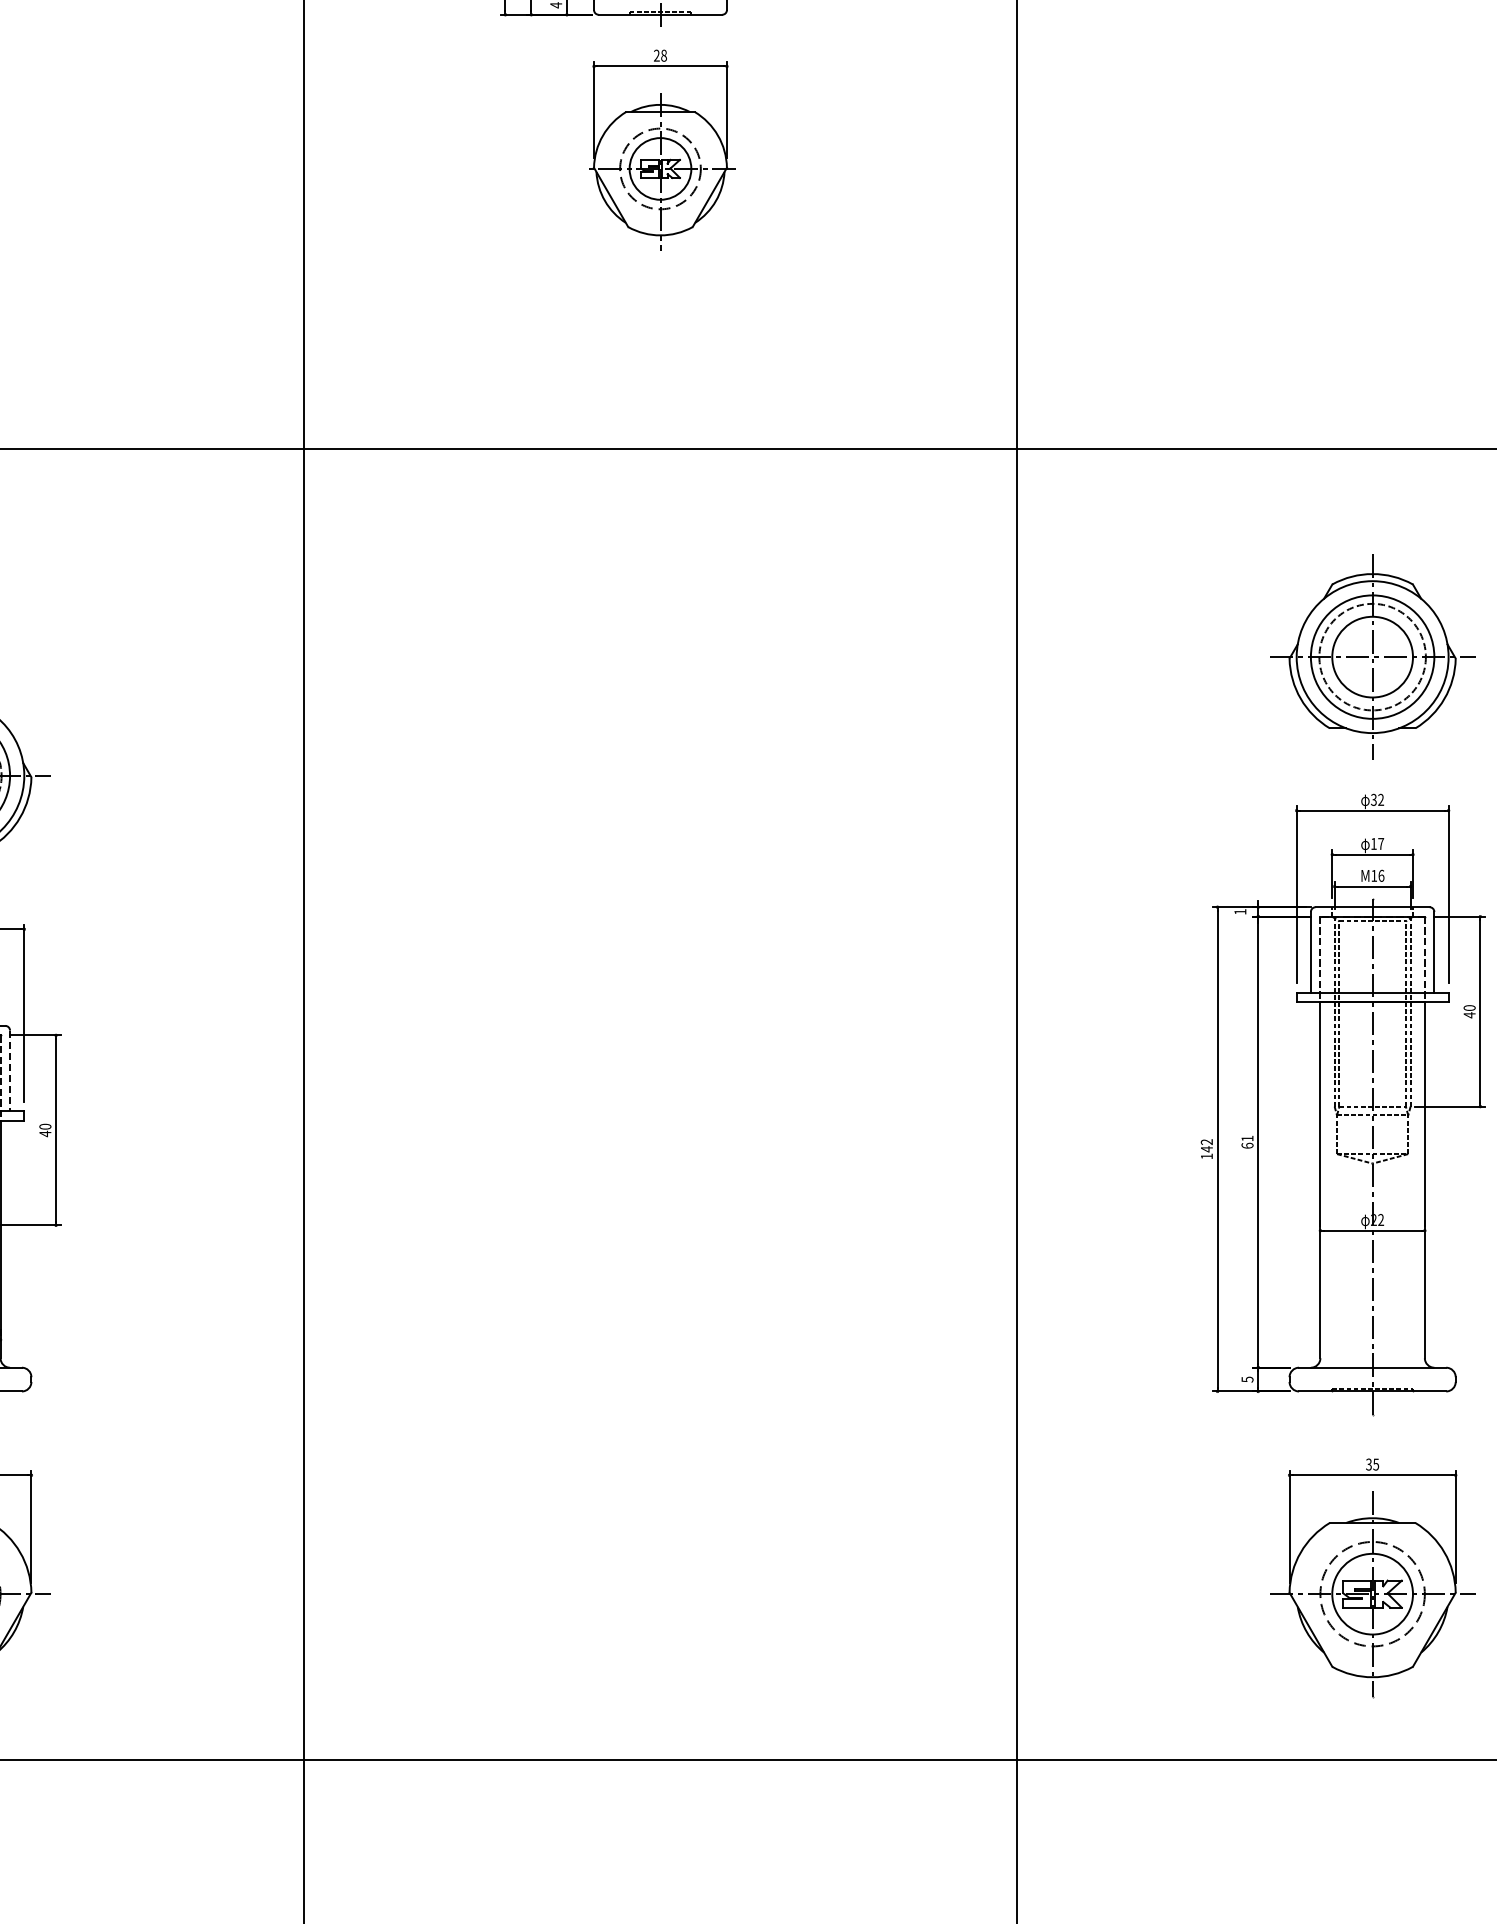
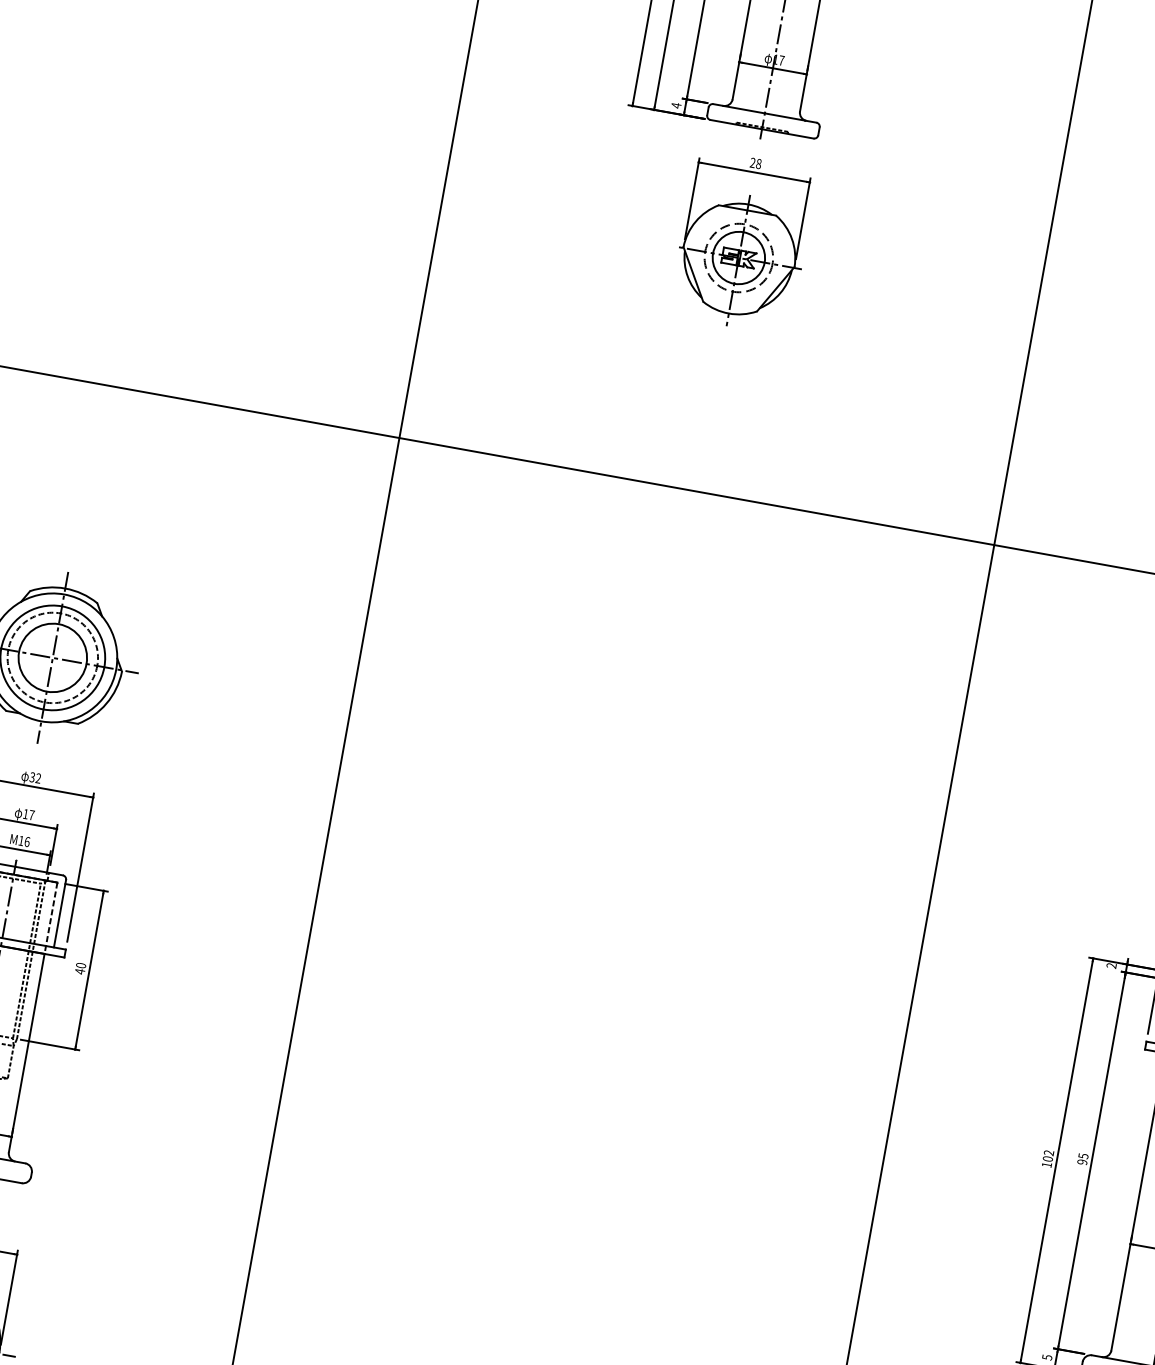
text: (1240, 911) -> (1111, 965), 1 -> 2
line: (10, 1071) -> (60, 914), dashed -> solid
text: (1247, 1141) -> (1083, 1158), 61 -> 95
text: (1206, 1149) -> (1047, 1159), 142 -> 102

